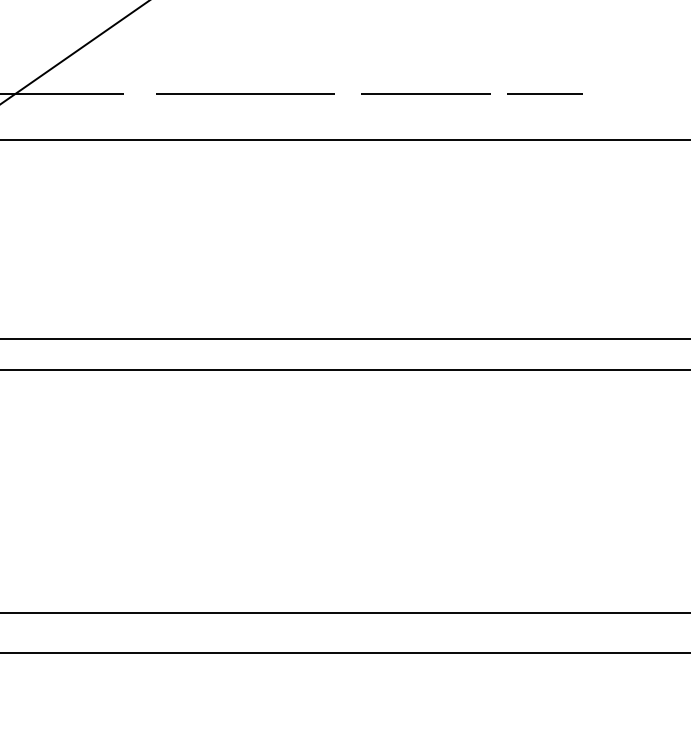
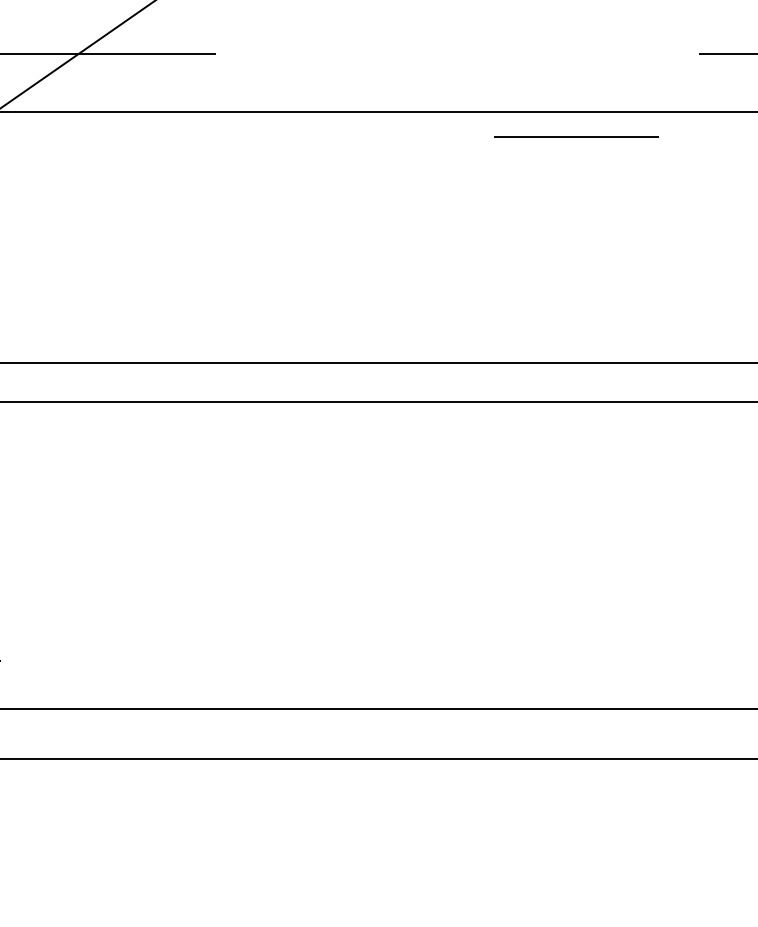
line: (245, 93) -> (369, 53), removed
line: (425, 93) -> (575, 136), moved

